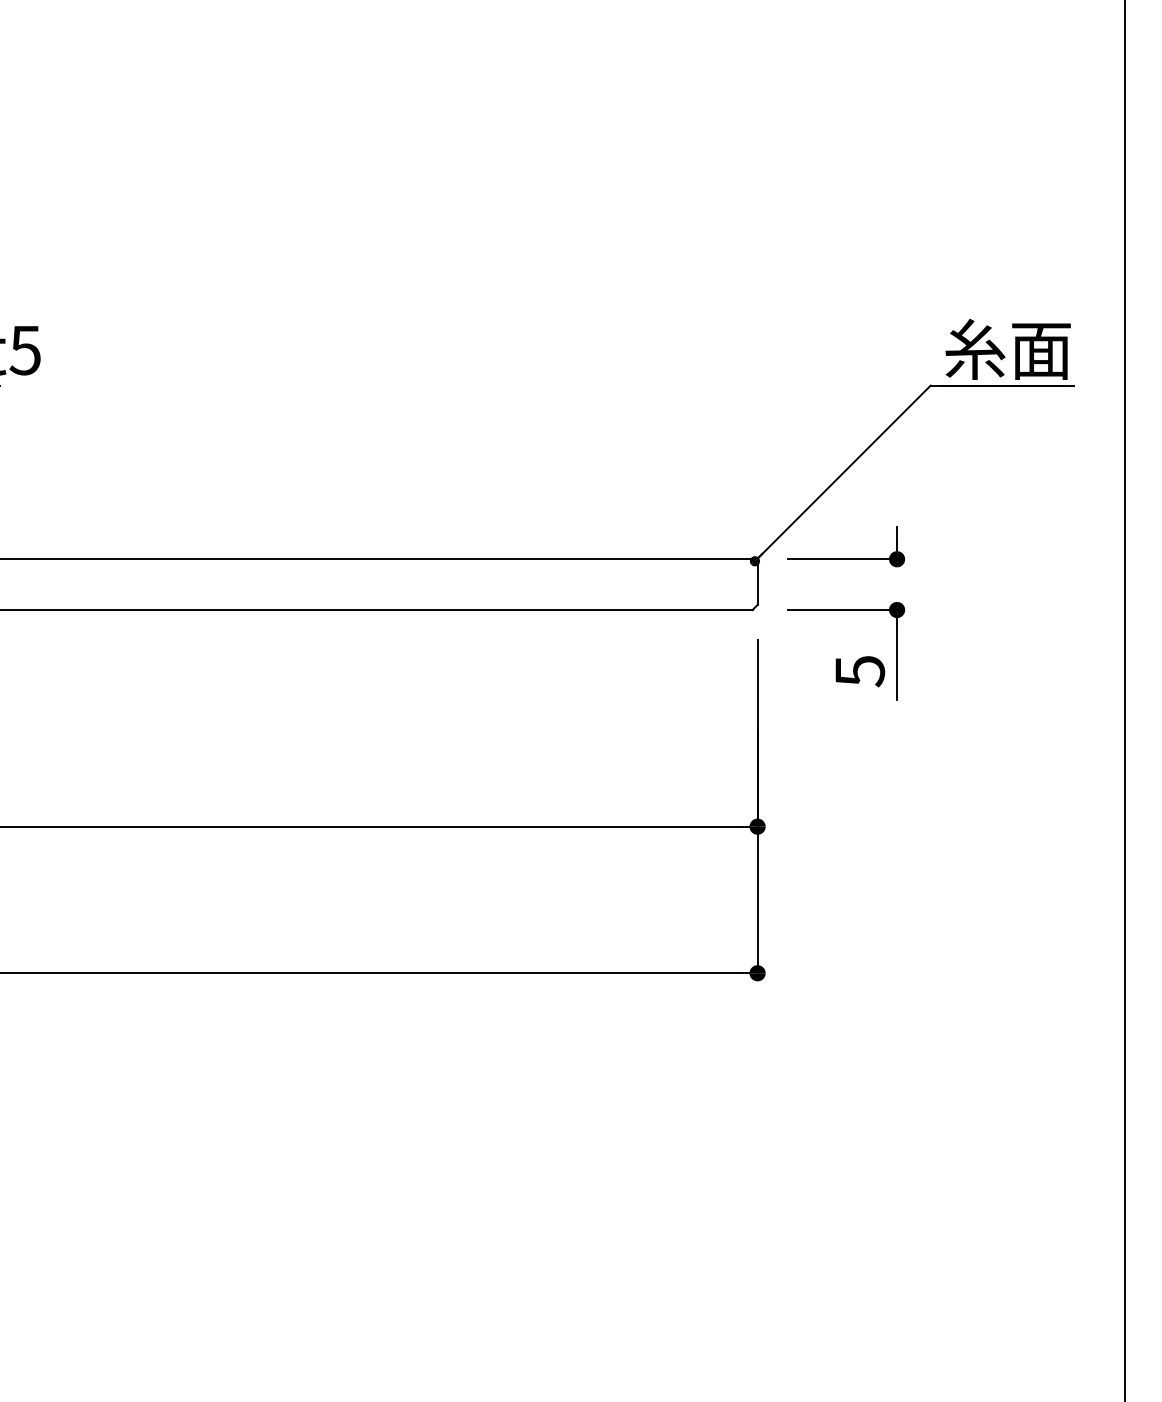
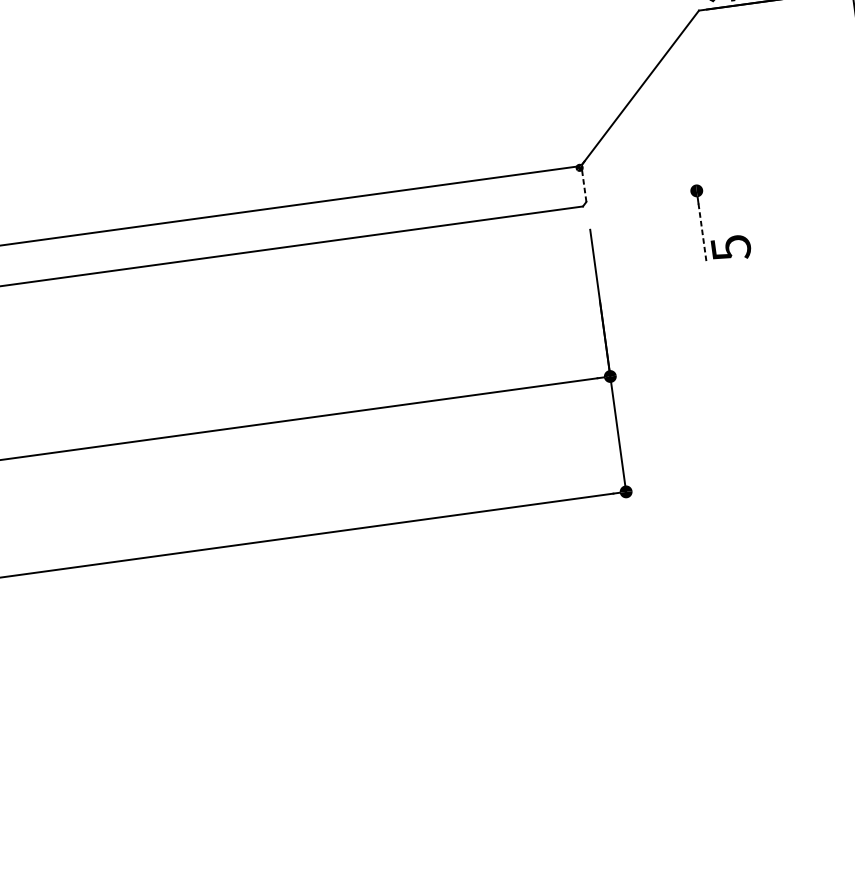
part: (846, 558) -> (651, 155), removed
line: (757, 584) -> (584, 185), solid -> dashed
line: (842, 610) -> (653, 197), removed
line: (897, 663) -> (702, 232), solid -> dashed
text: (860, 671) -> (731, 248), moved

